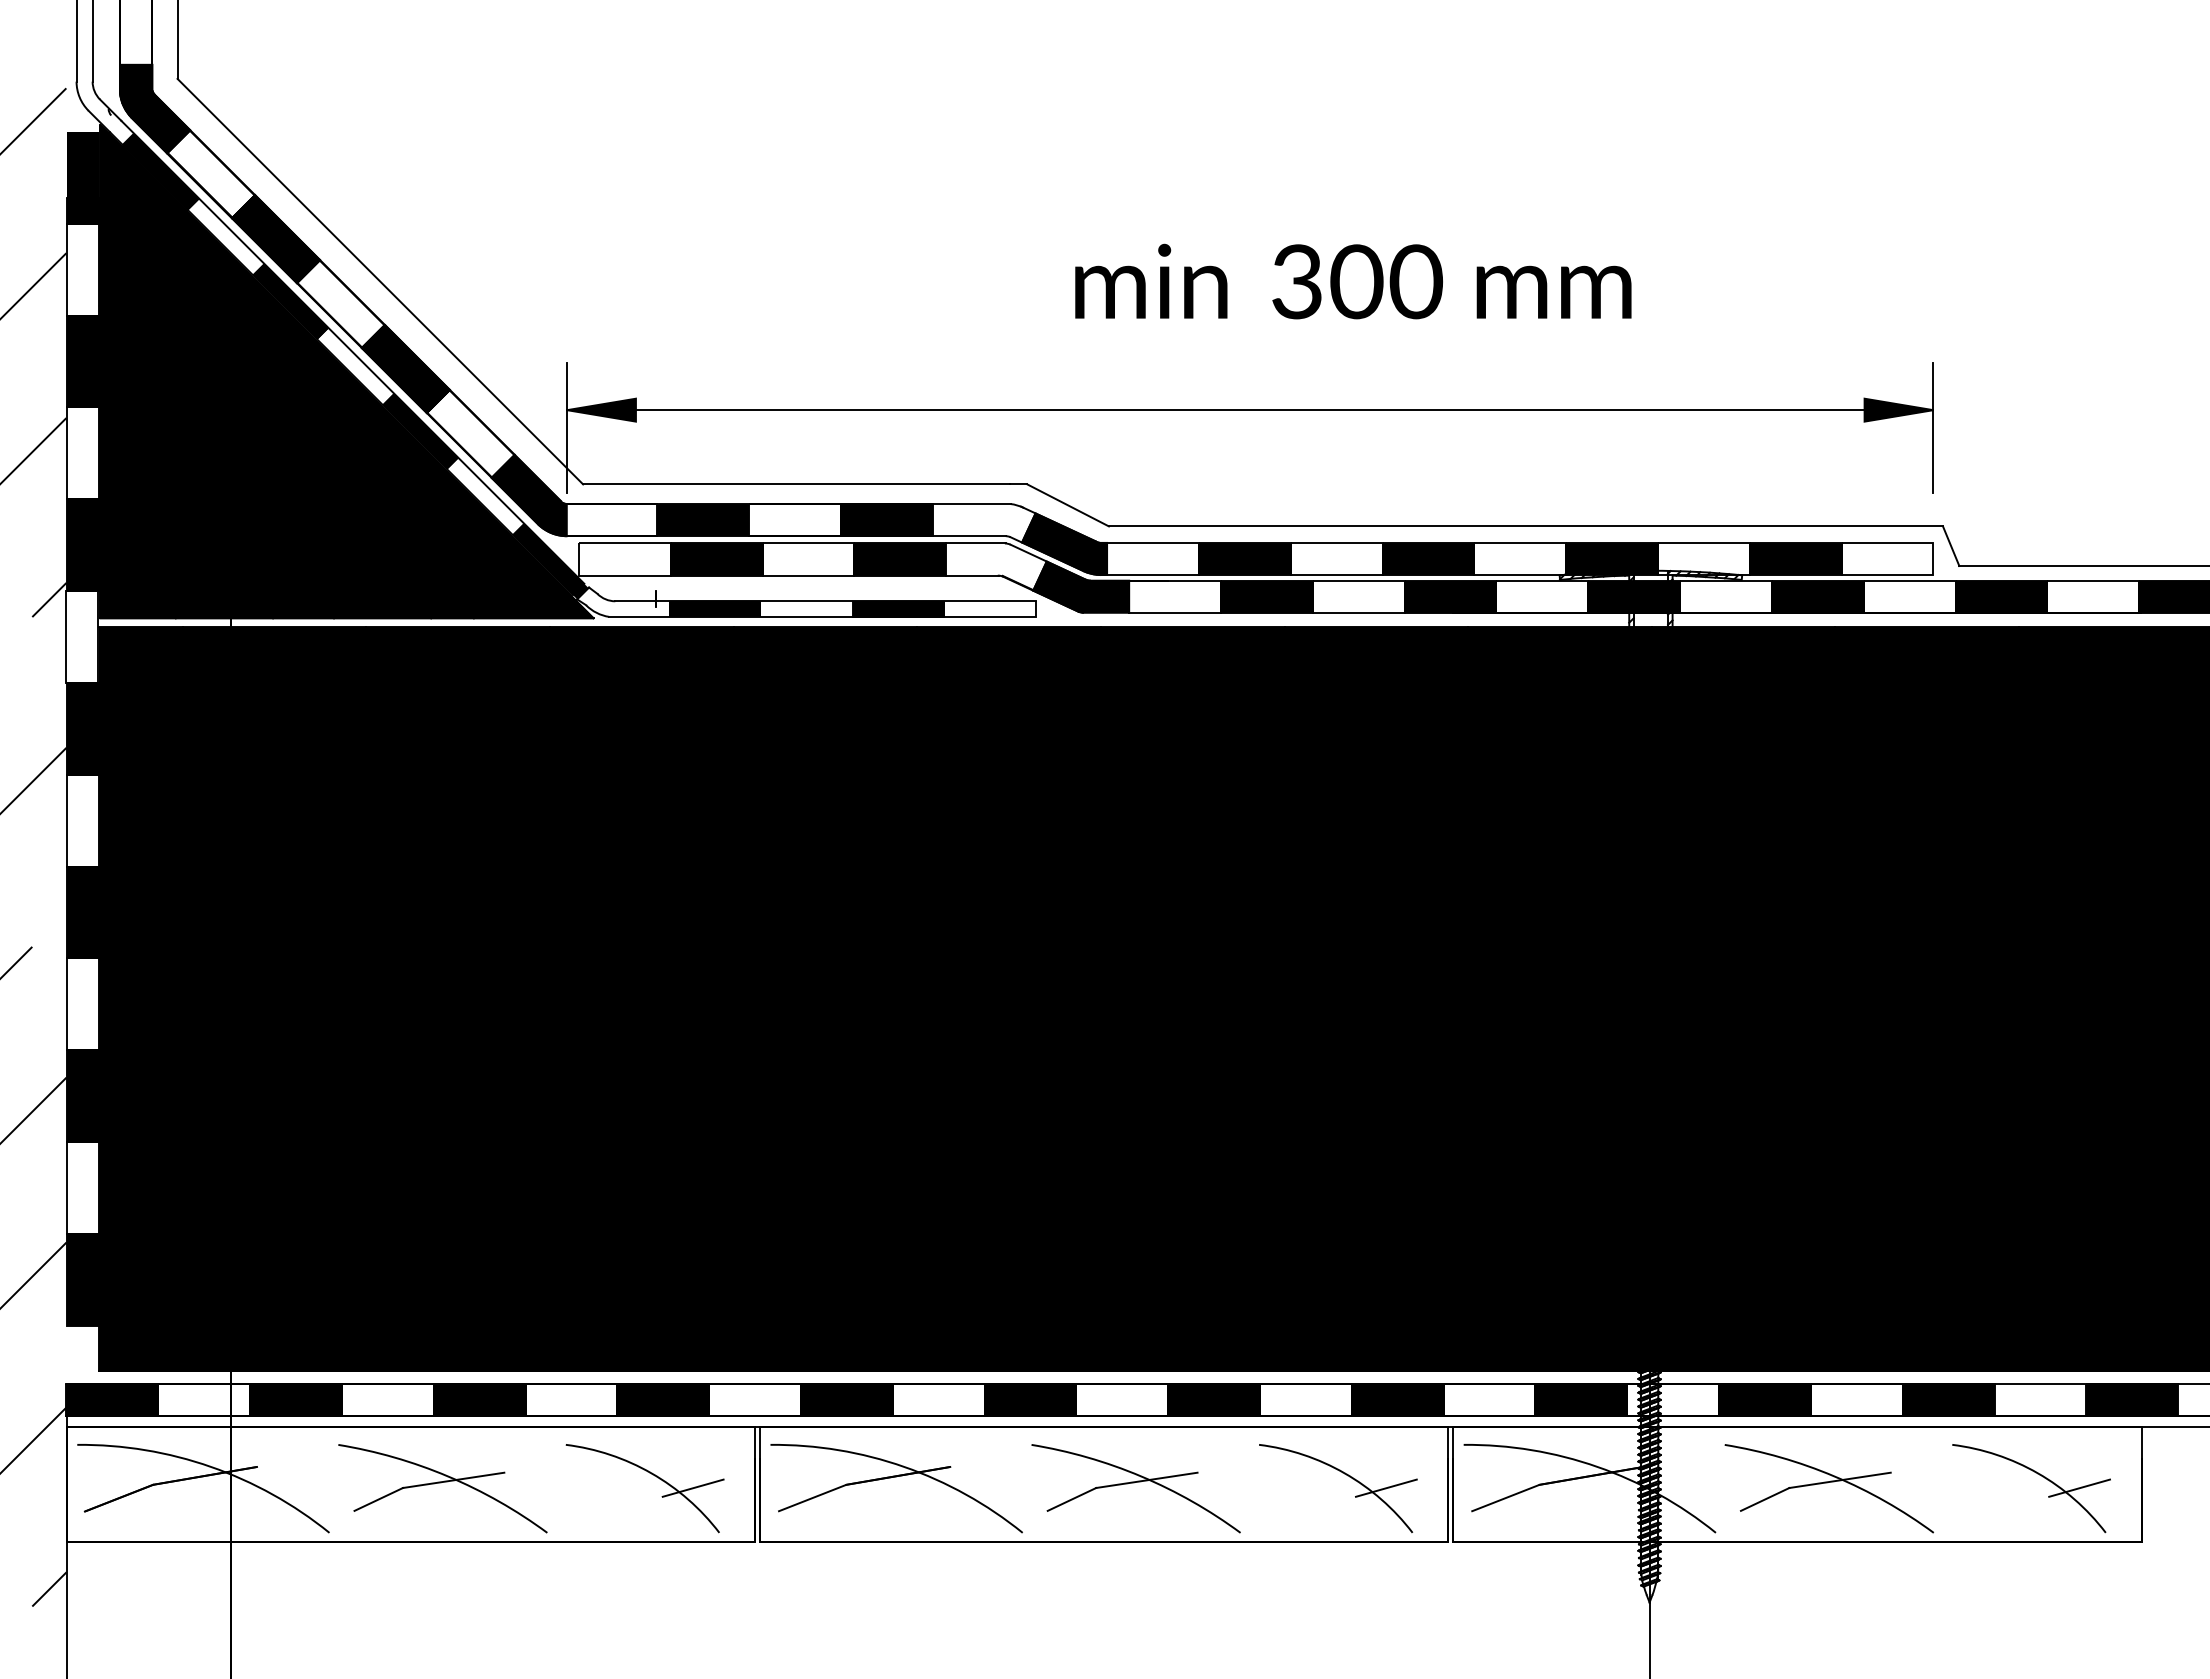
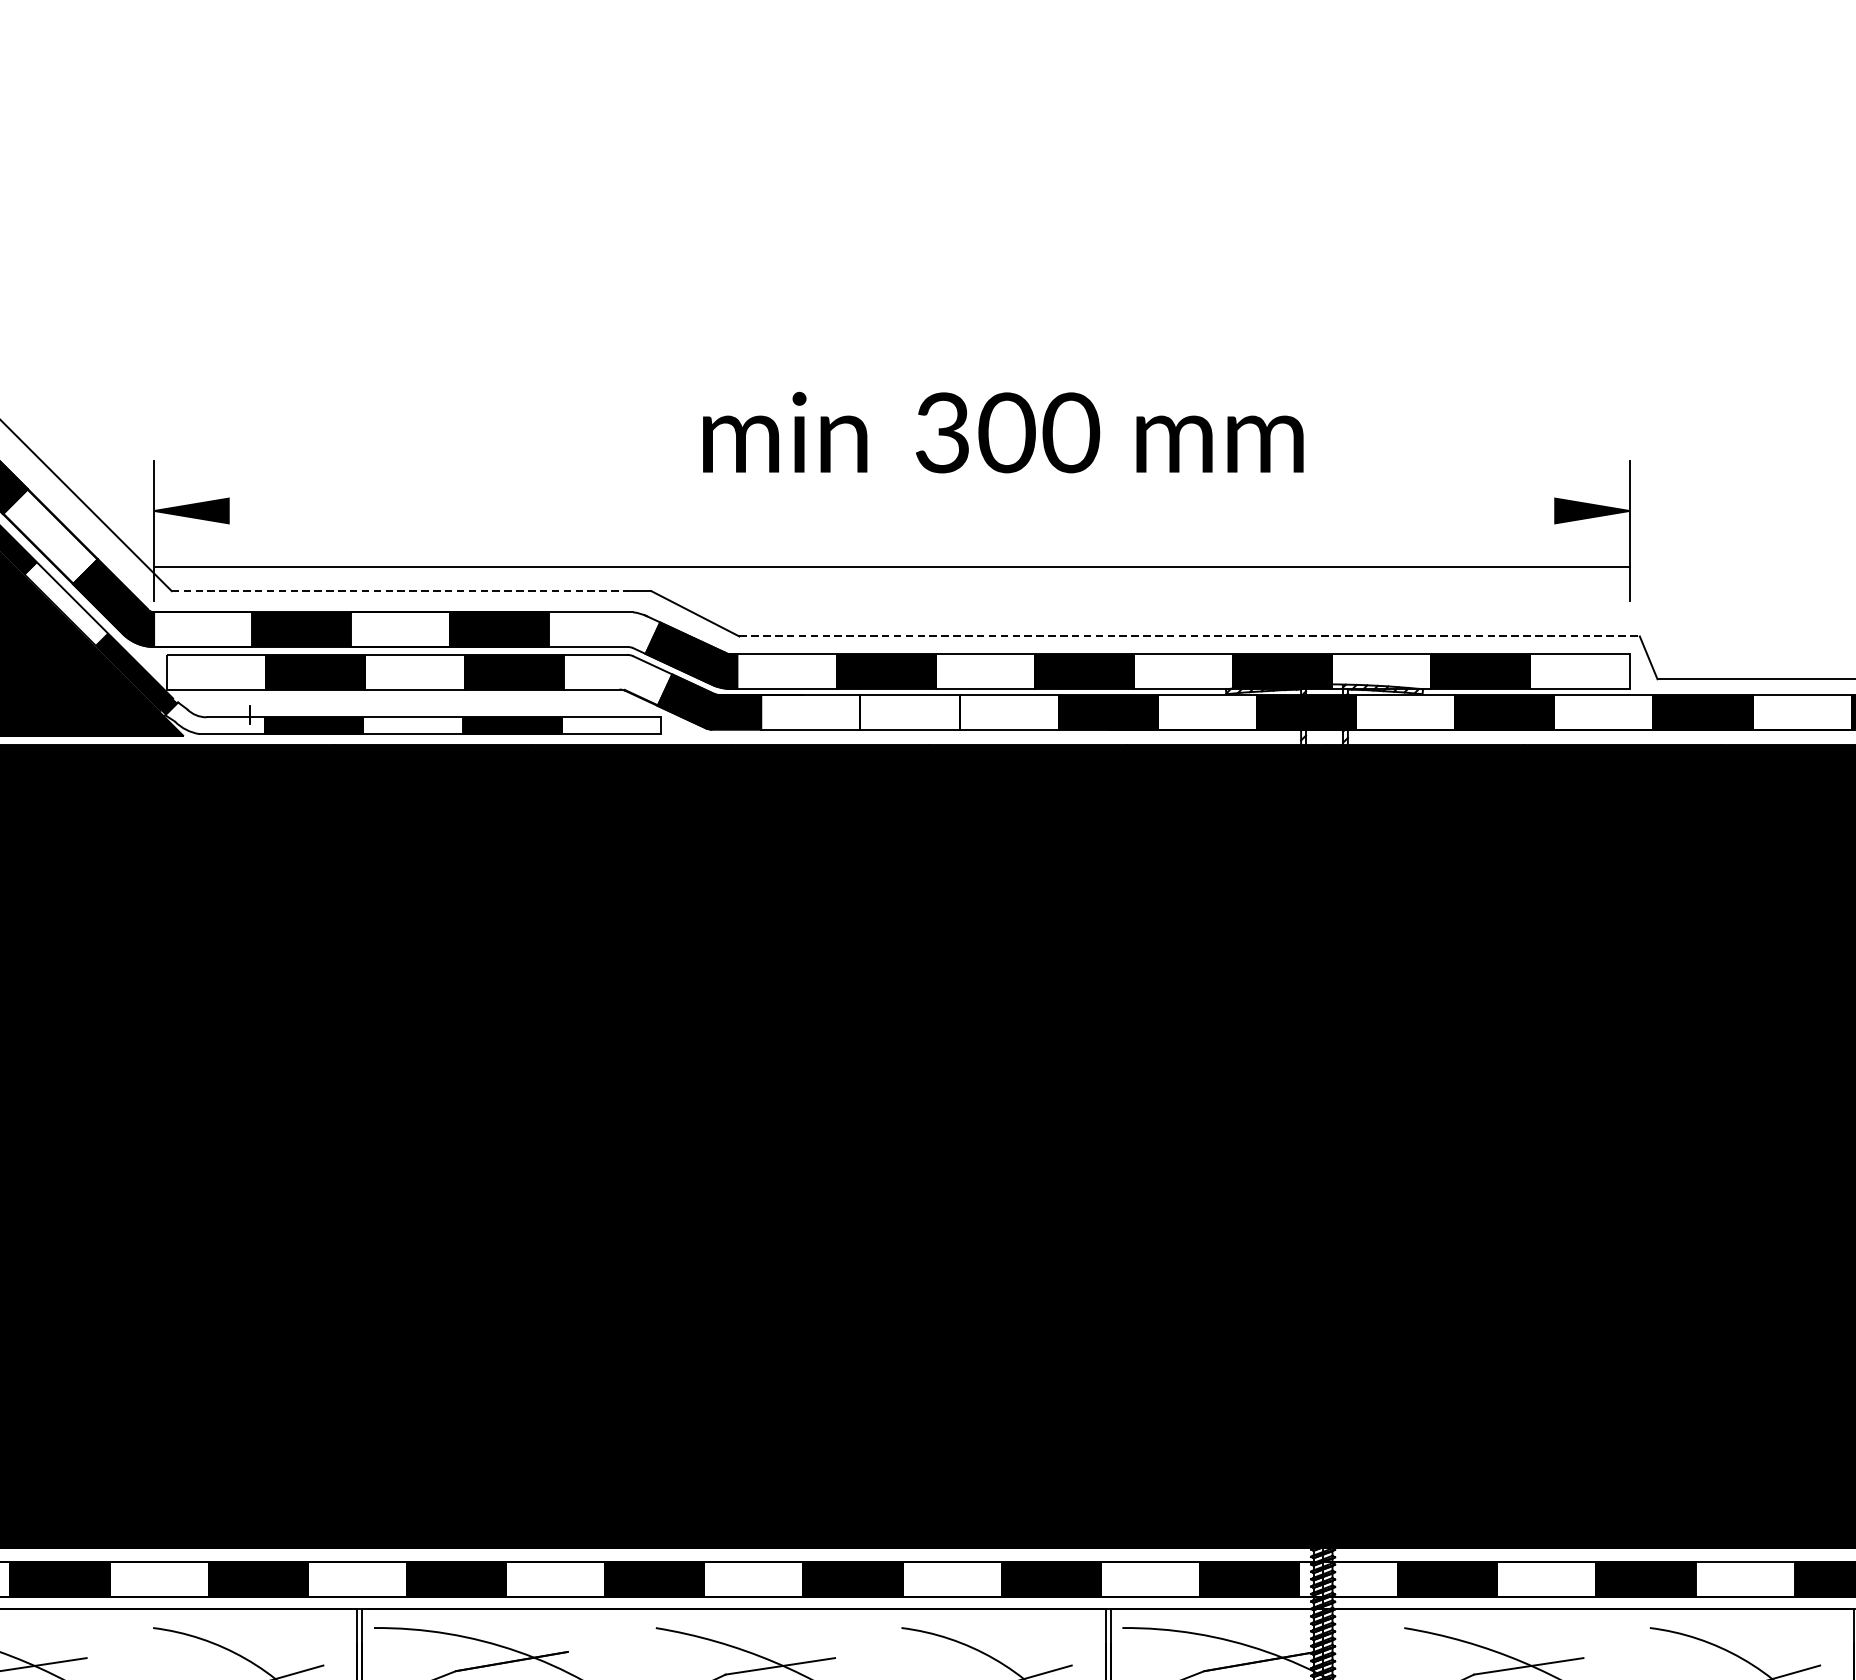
text: (1353, 281) -> (1003, 432), moved
line: (1250, 410) -> (892, 567), moved
line: (797, 484) -> (403, 591), solid -> dashed
line: (1526, 526) -> (1190, 636), solid -> dashed
fill: (1266, 596) -> (909, 712), removed

